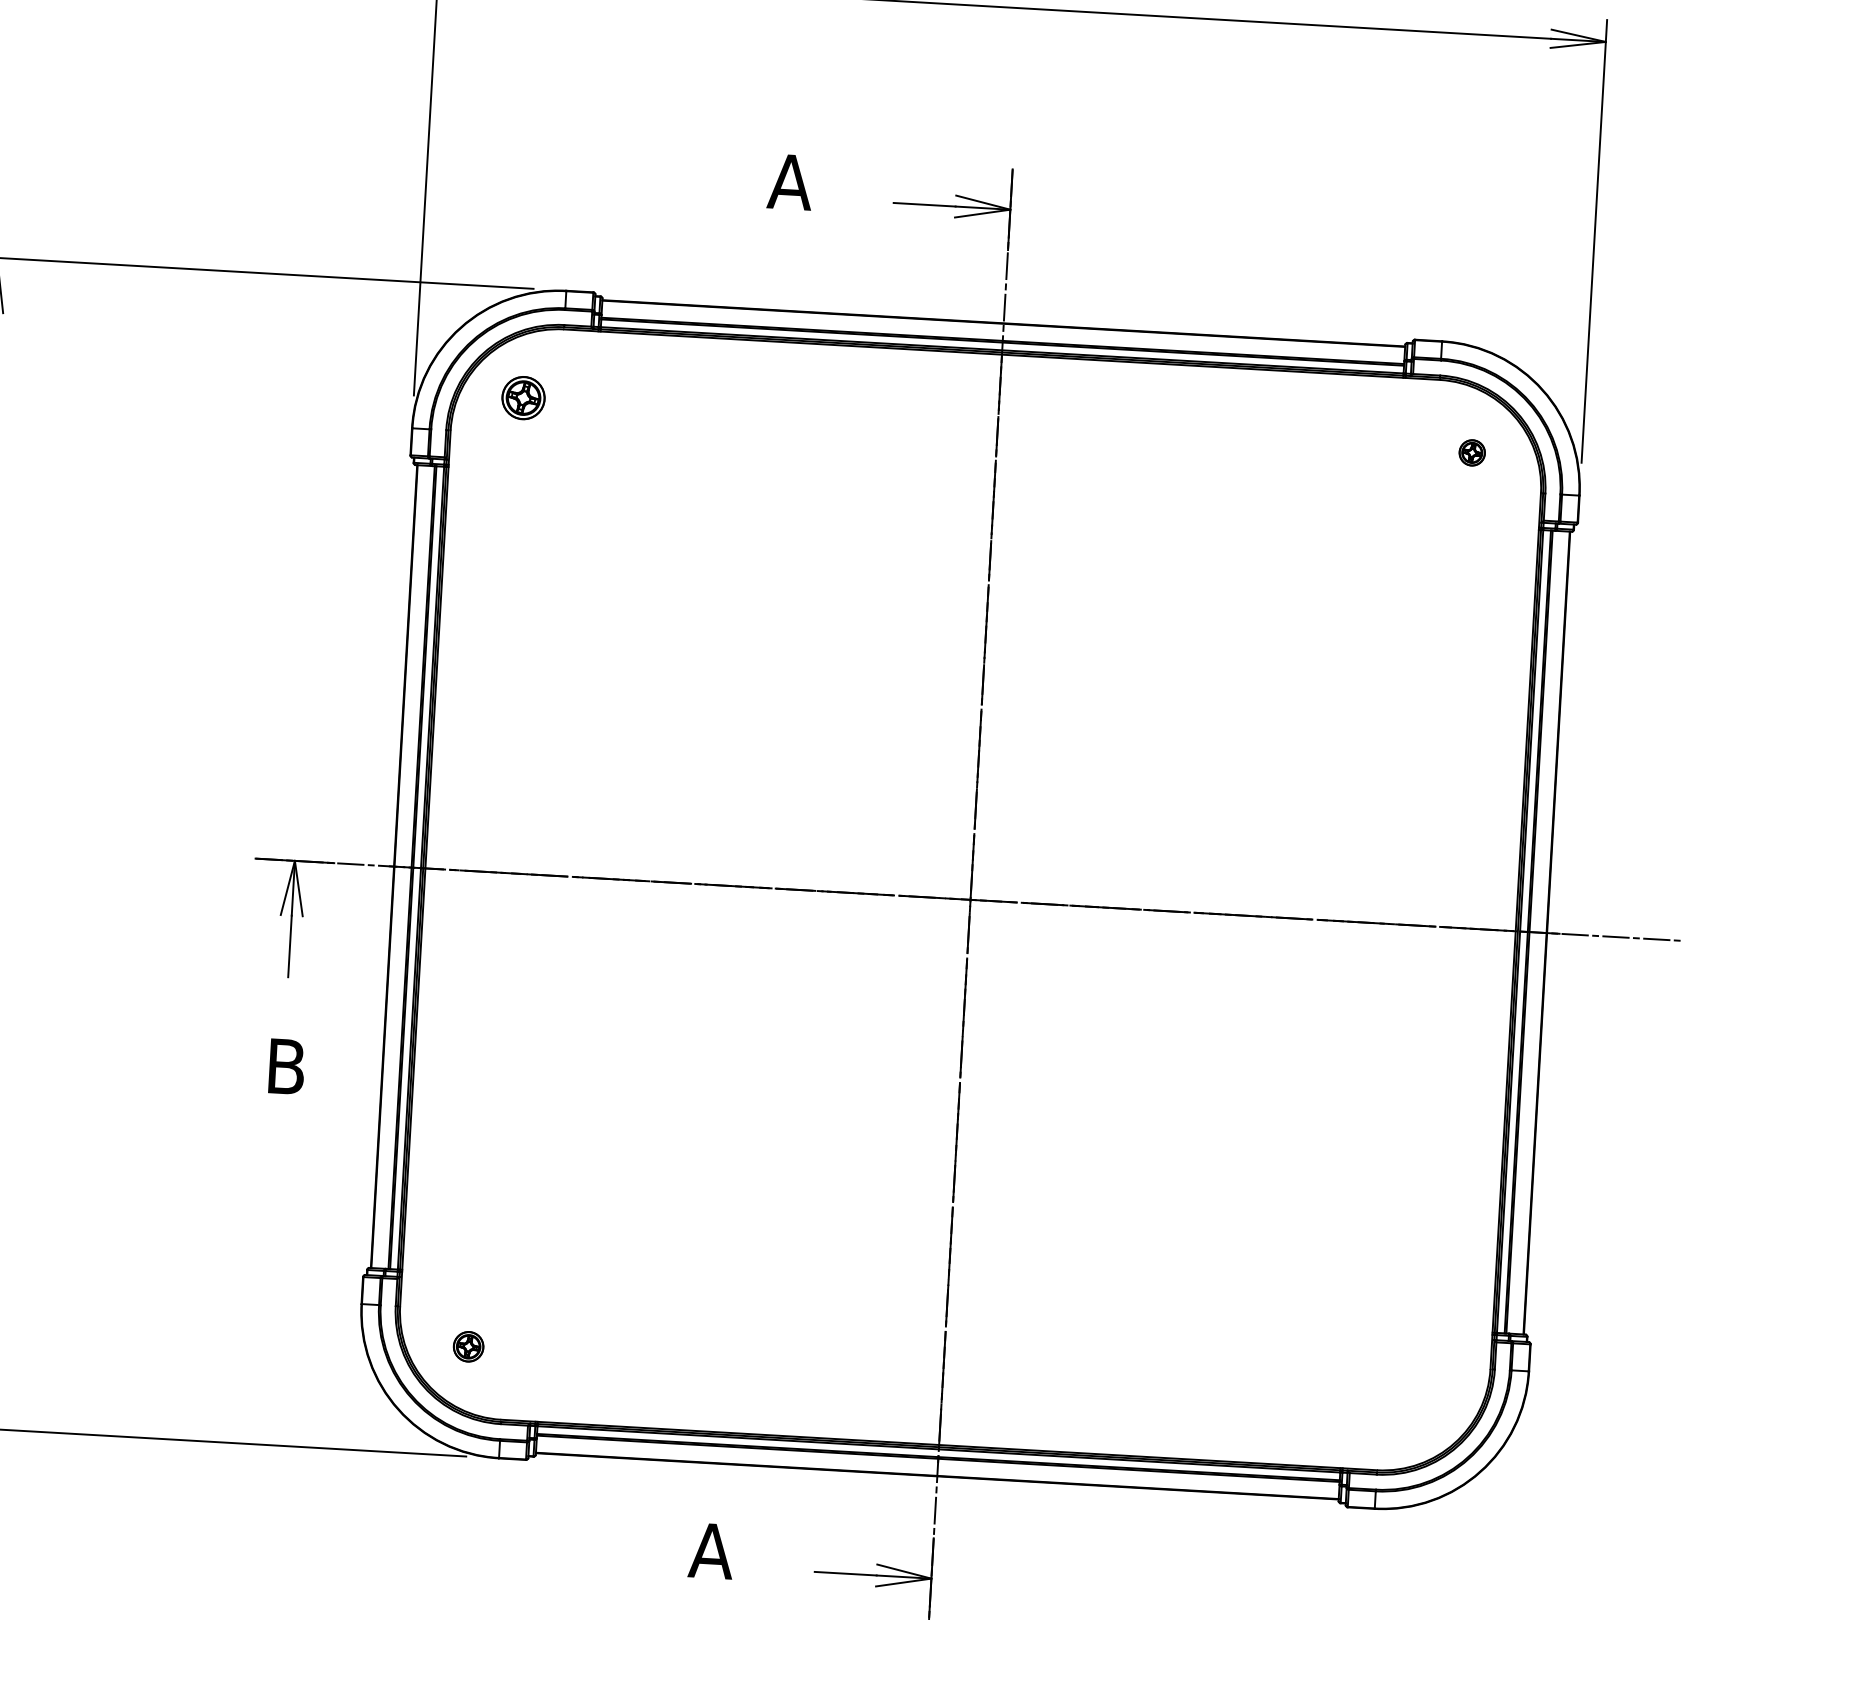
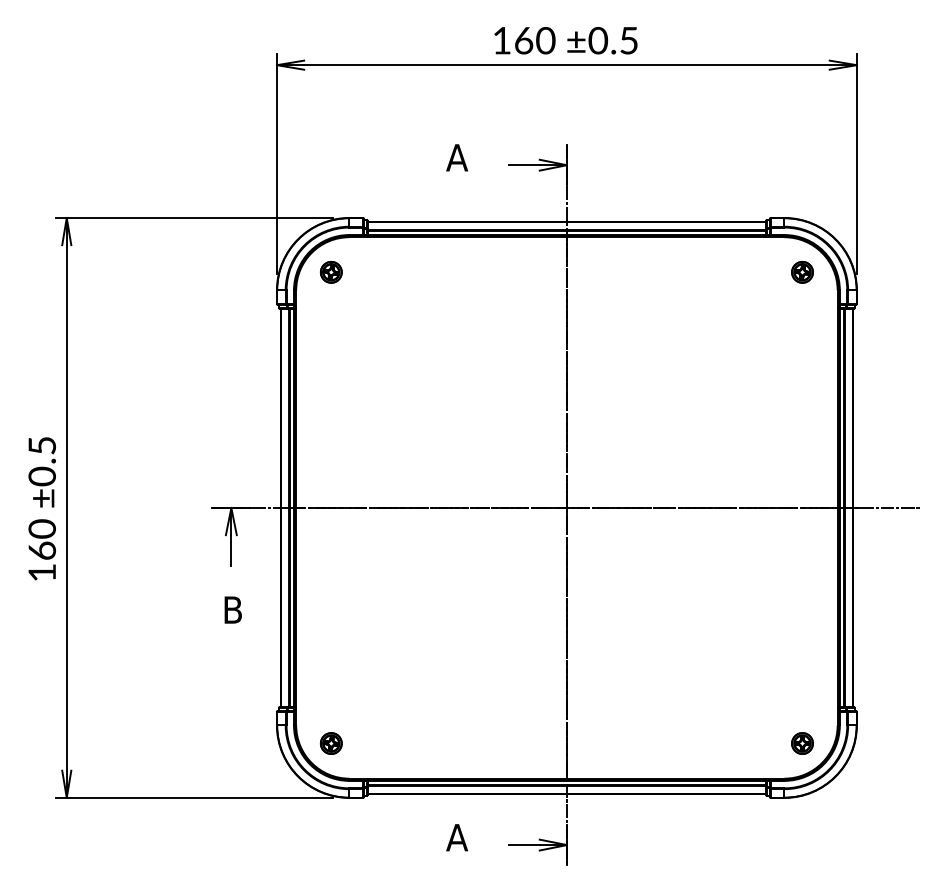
part: (1472, 453) -> (802, 272), size x1.67
part: (467, 1346) -> (330, 743), size x1.43
part: (1417, 1401) -> (802, 743), added

